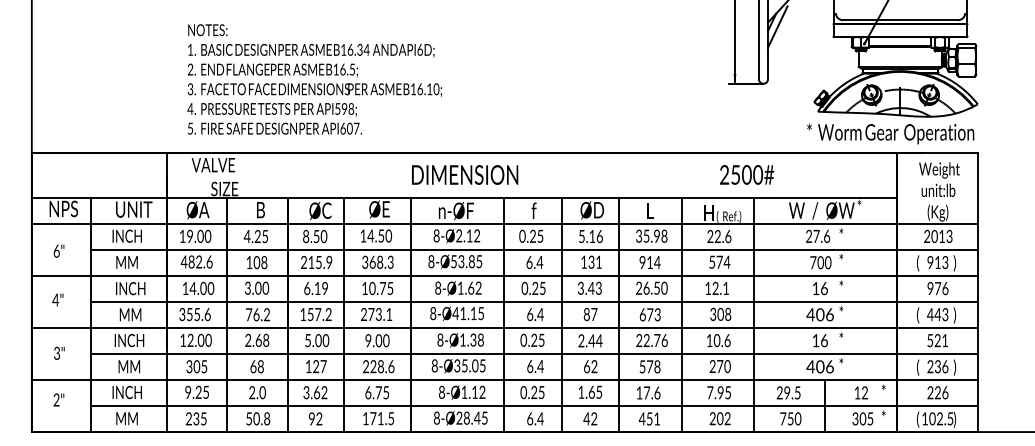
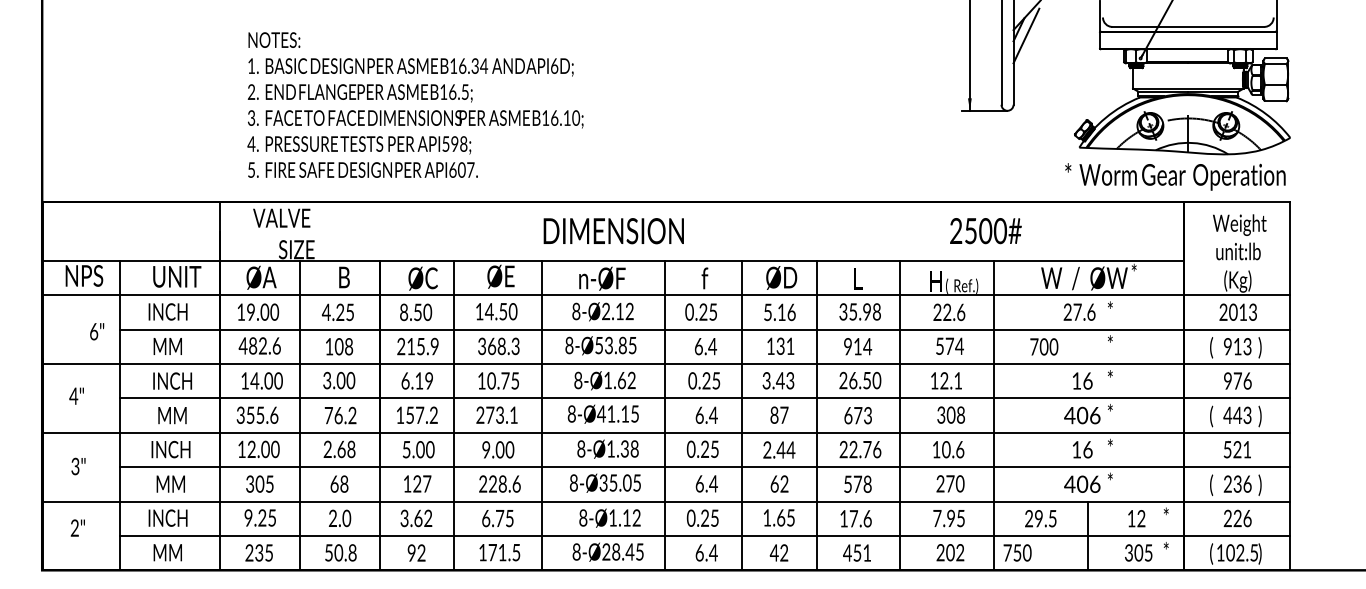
text: (59, 251) -> (97, 331), moved
text: (821, 262) -> (1044, 346), moved
text: (790, 418) -> (1017, 552), moved

